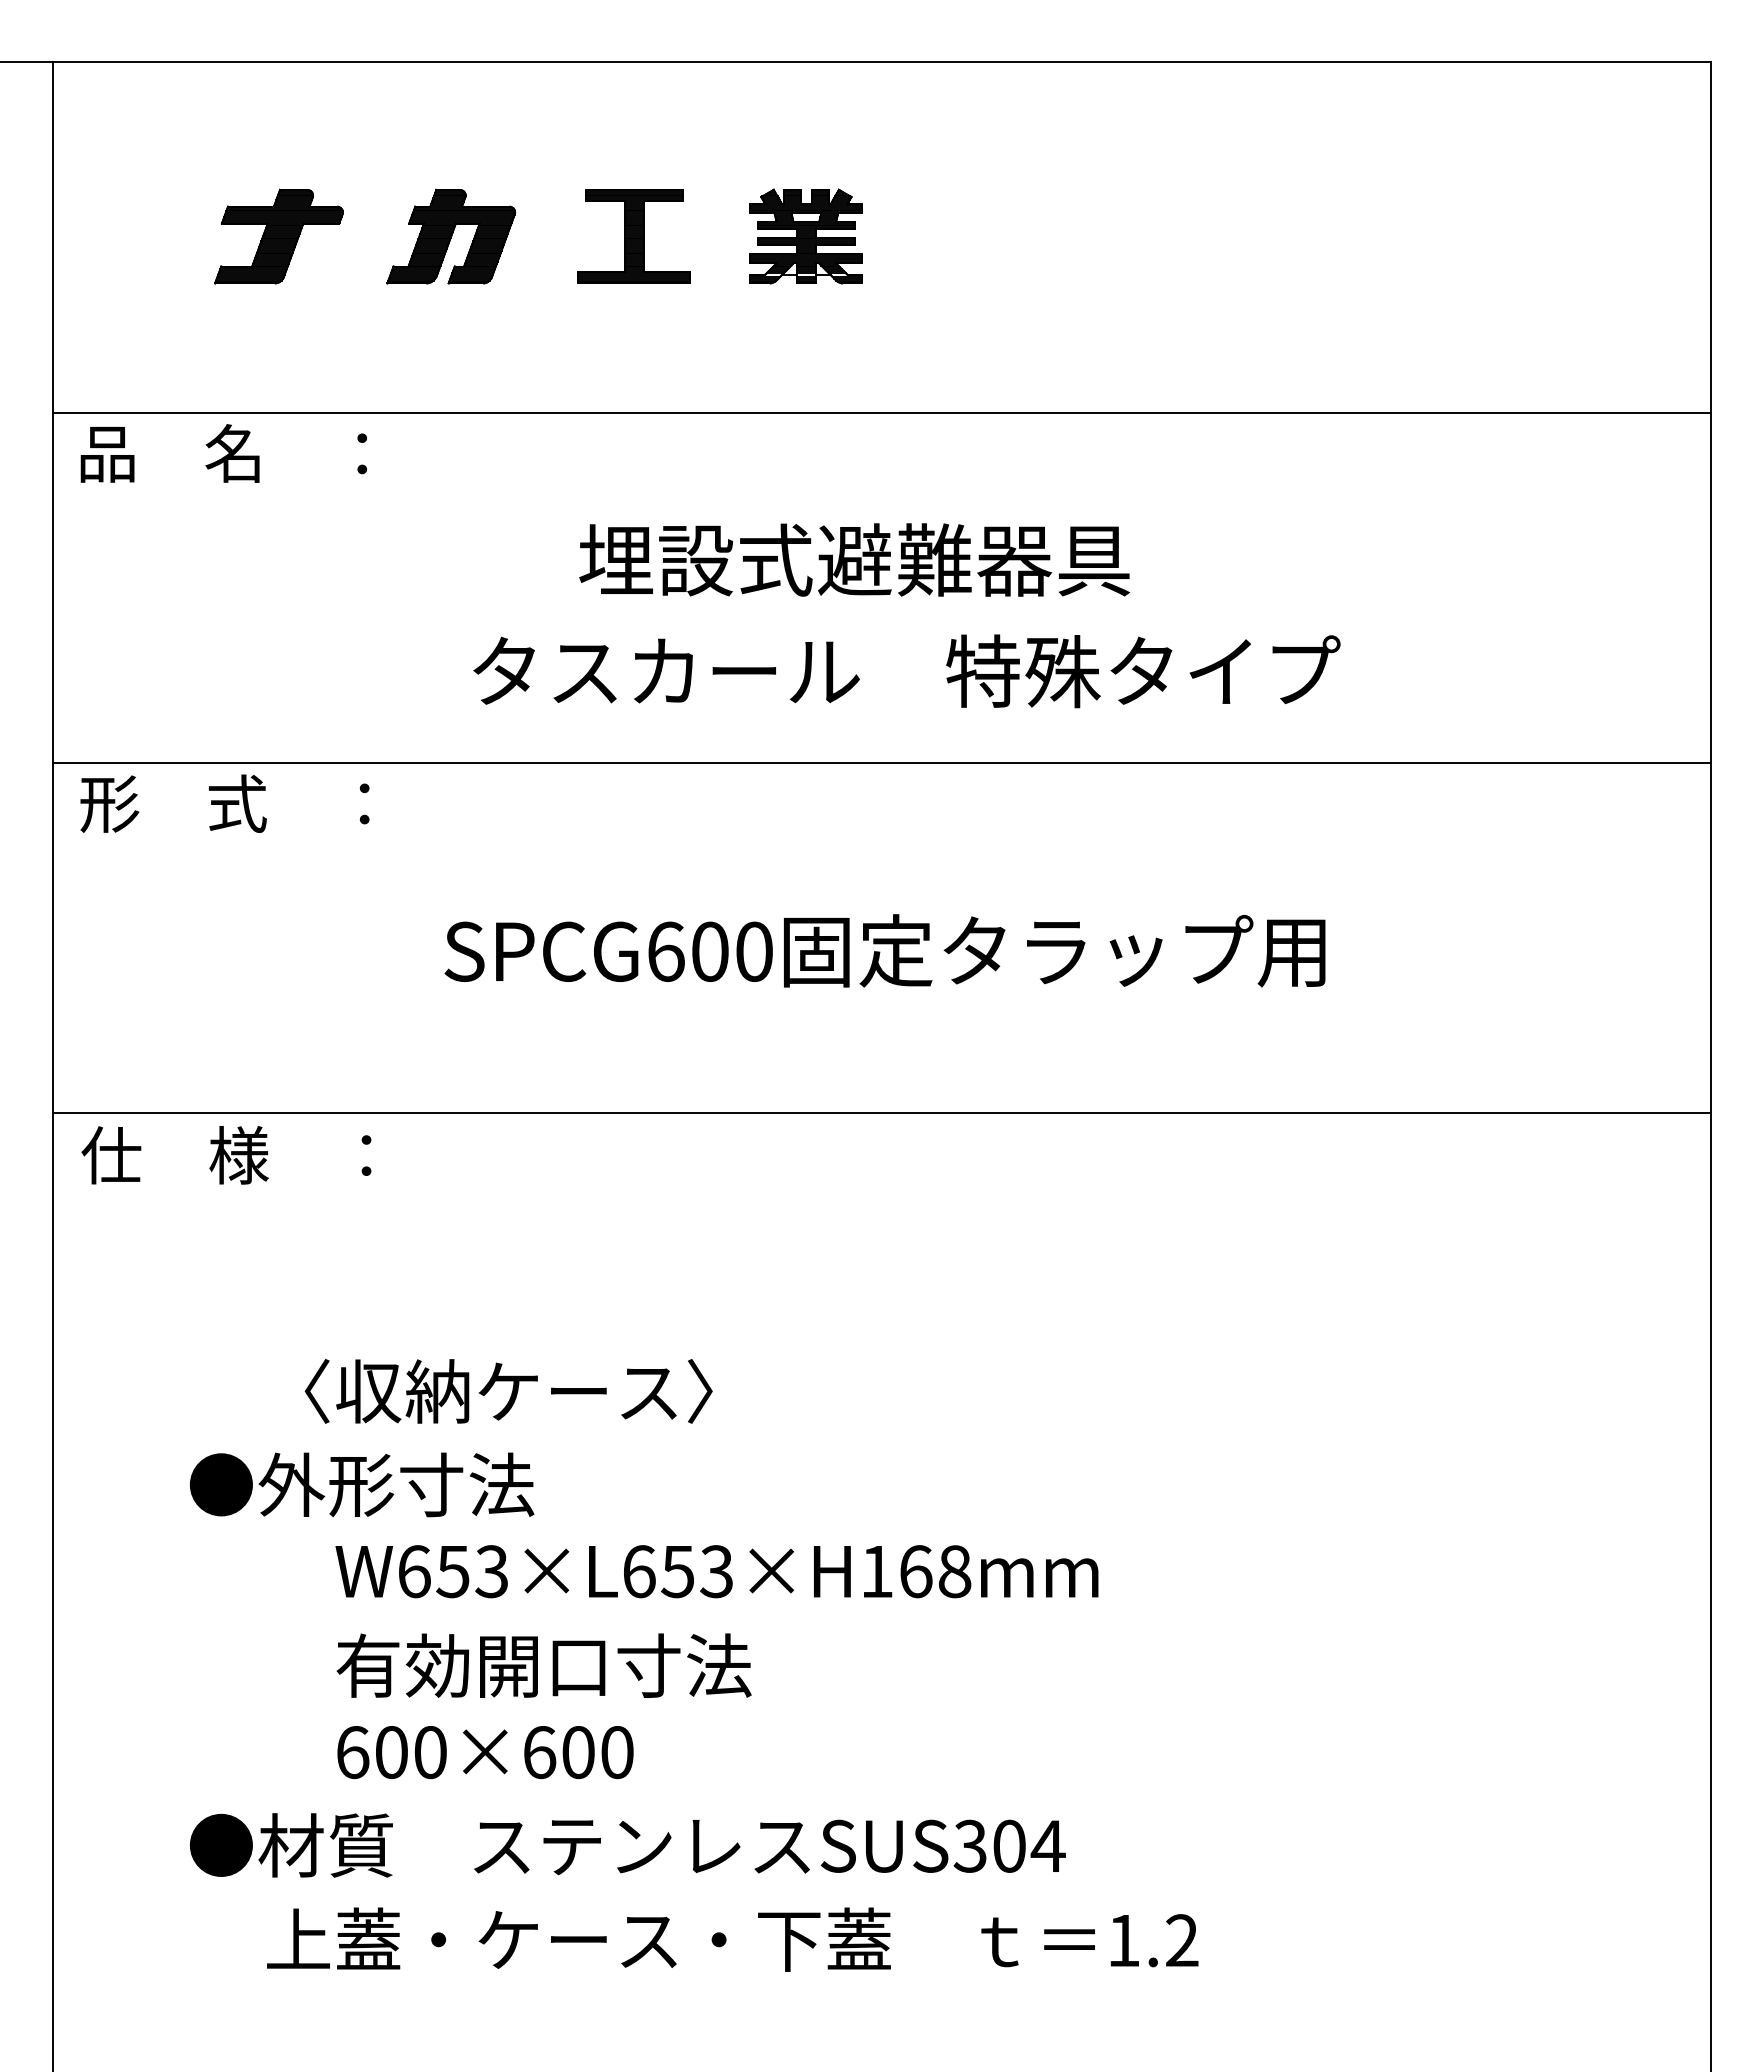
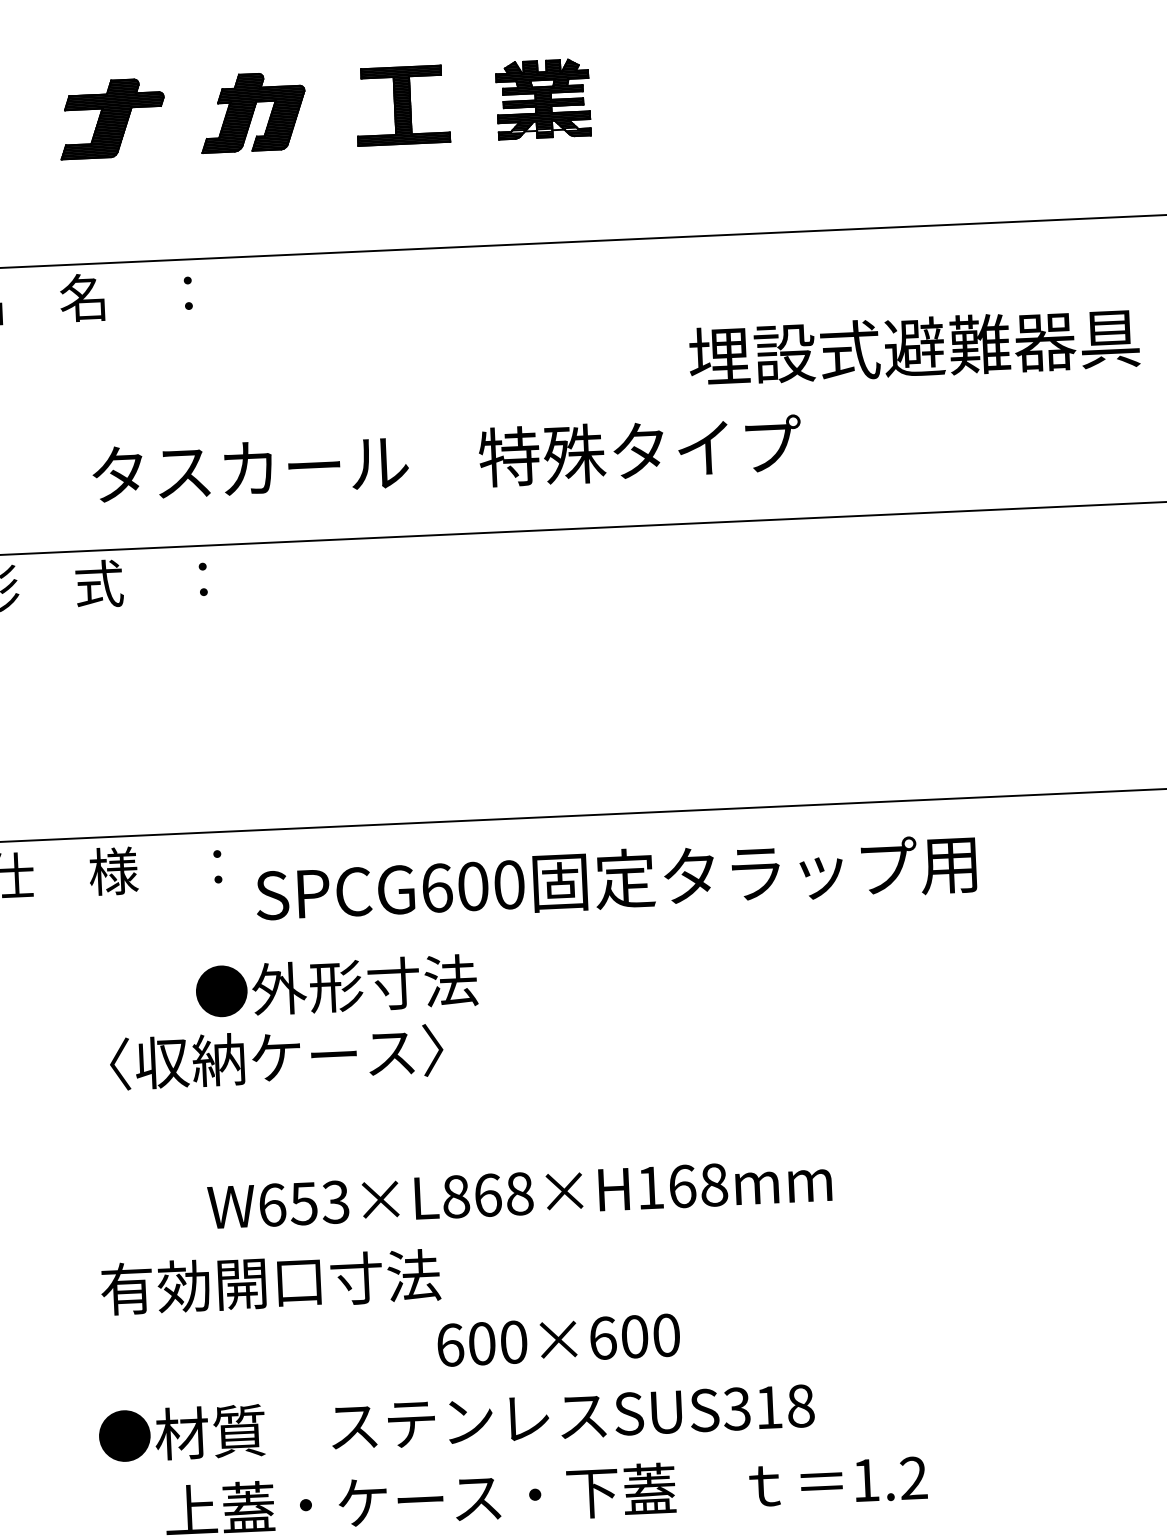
text: (854, 559) -> (914, 346), moved
text: (906, 671) -> (446, 459), moved
text: (884, 950) -> (615, 878), moved
text: (508, 1391) -> (276, 1057), moved
text: (362, 1484) -> (337, 985), moved
text: (678, 1571) -> (488, 1195), W653×L653×H168mm -> W653×L868×H168mm
text: (543, 1665) -> (270, 1282), moved
text: (485, 1752) -> (558, 1340), moved
text: (1029, 1845) -> (785, 1406), SUS304 -> SUS318

